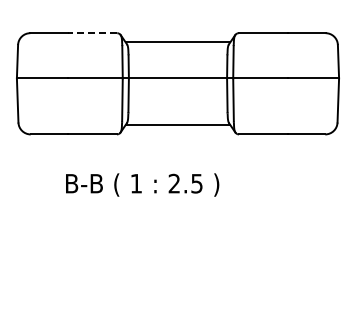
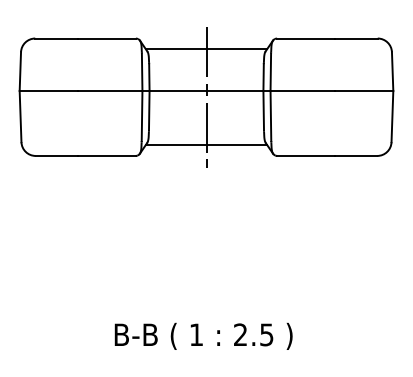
line: (92, 33) -> (107, 38), dashed -> solid
line: (178, 83) -> (207, 96), added
text: (142, 184) -> (203, 335), moved

